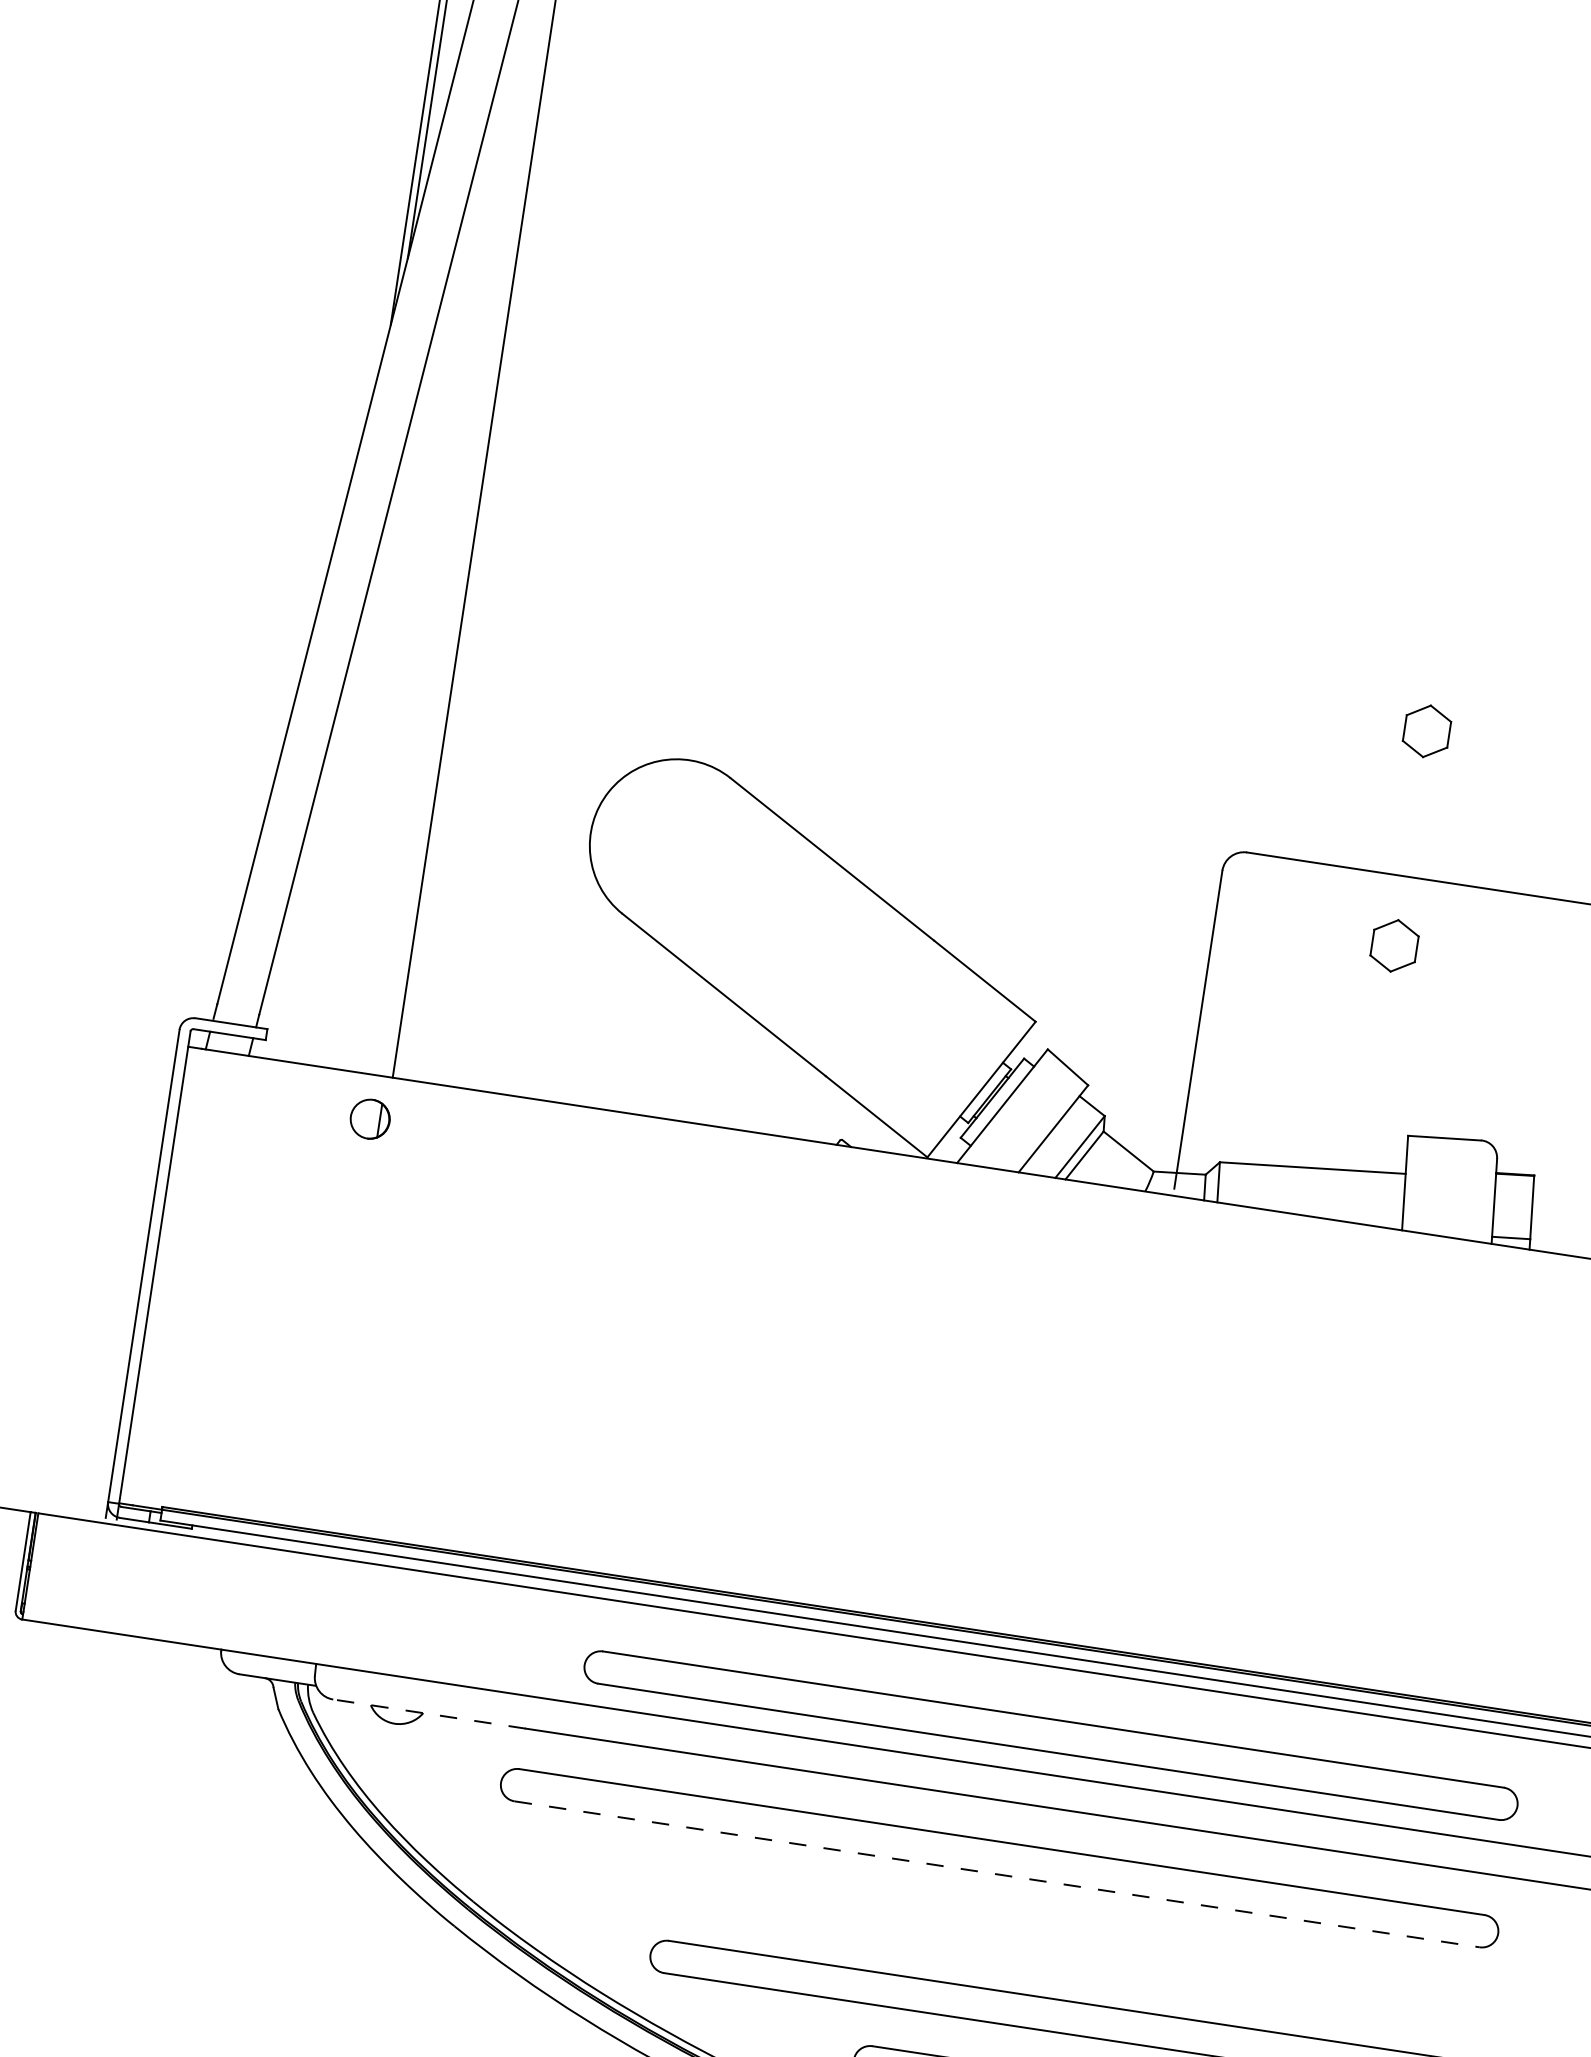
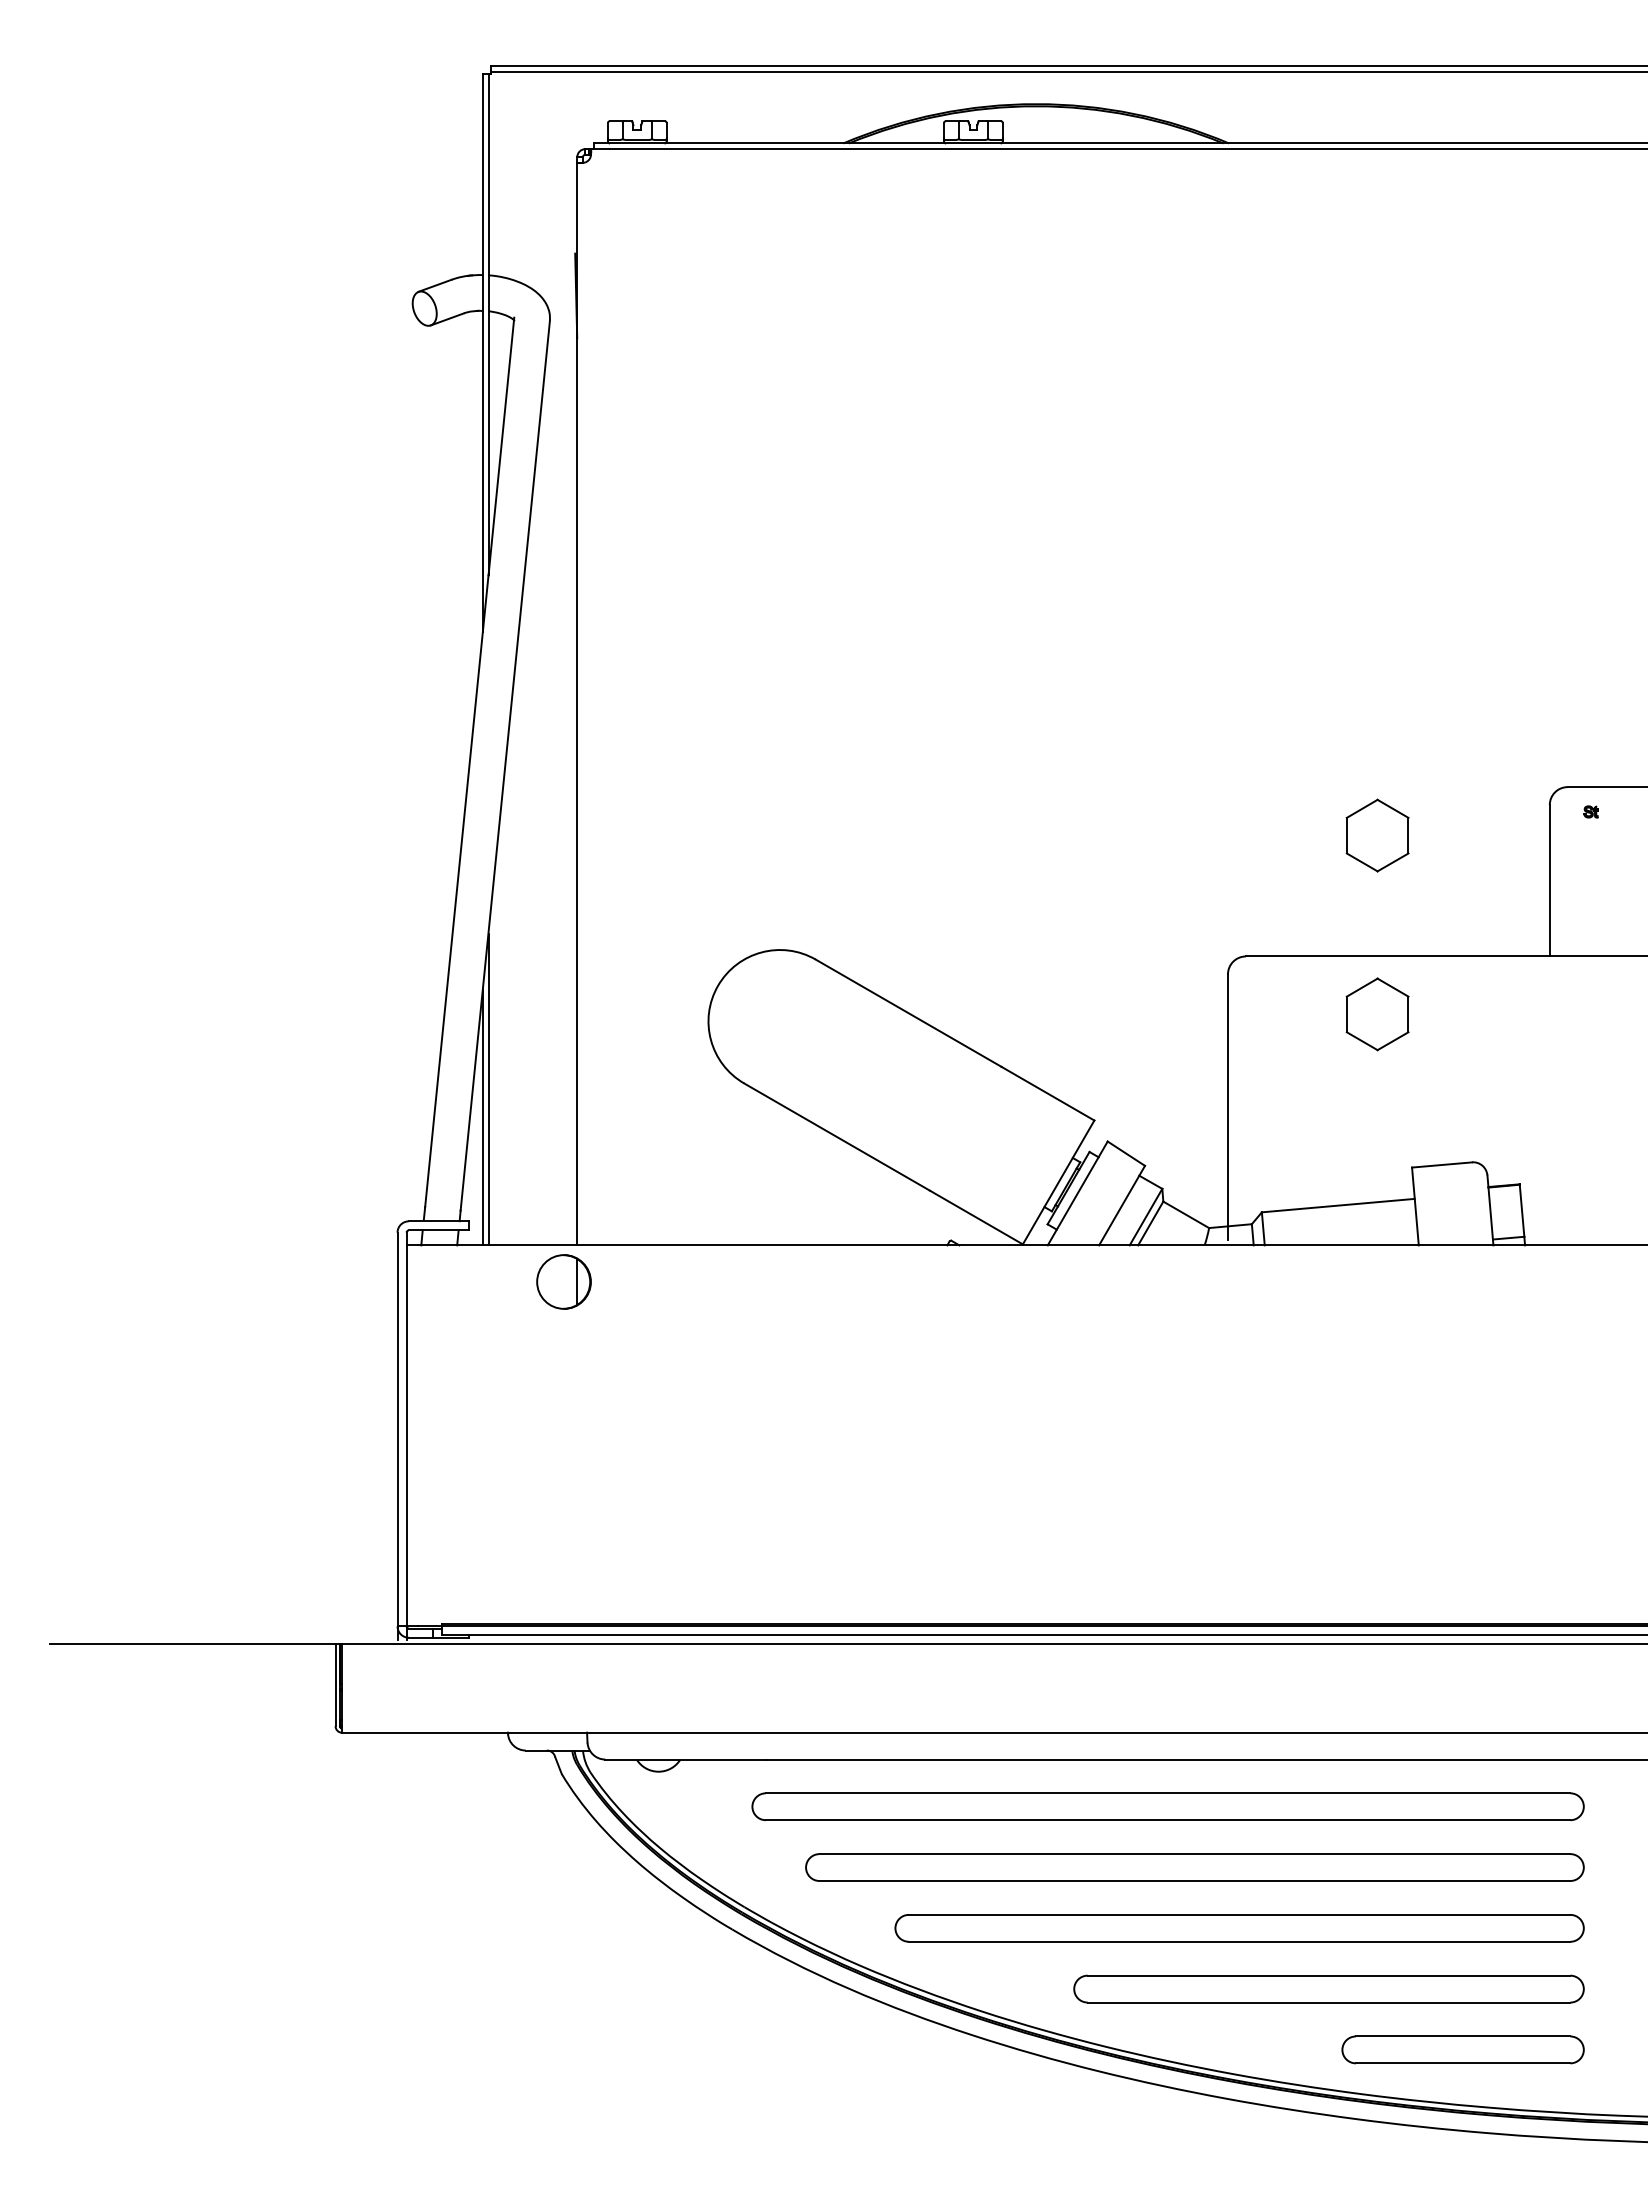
part: (1426, 731) -> (1377, 835), size x1.67
line: (314, 874) -> (488, 1089), added
line: (302, 907) -> (482, 1117), added
part: (1394, 945) -> (1377, 1014), size x1.67
part: (369, 1118) -> (563, 1281), size x1.67
line: (429, 1713) -> (685, 1759), dashed -> solid
part: (1050, 1735) -> (1194, 1867), moved
line: (997, 1874) -> (1168, 1820), dashed -> solid

